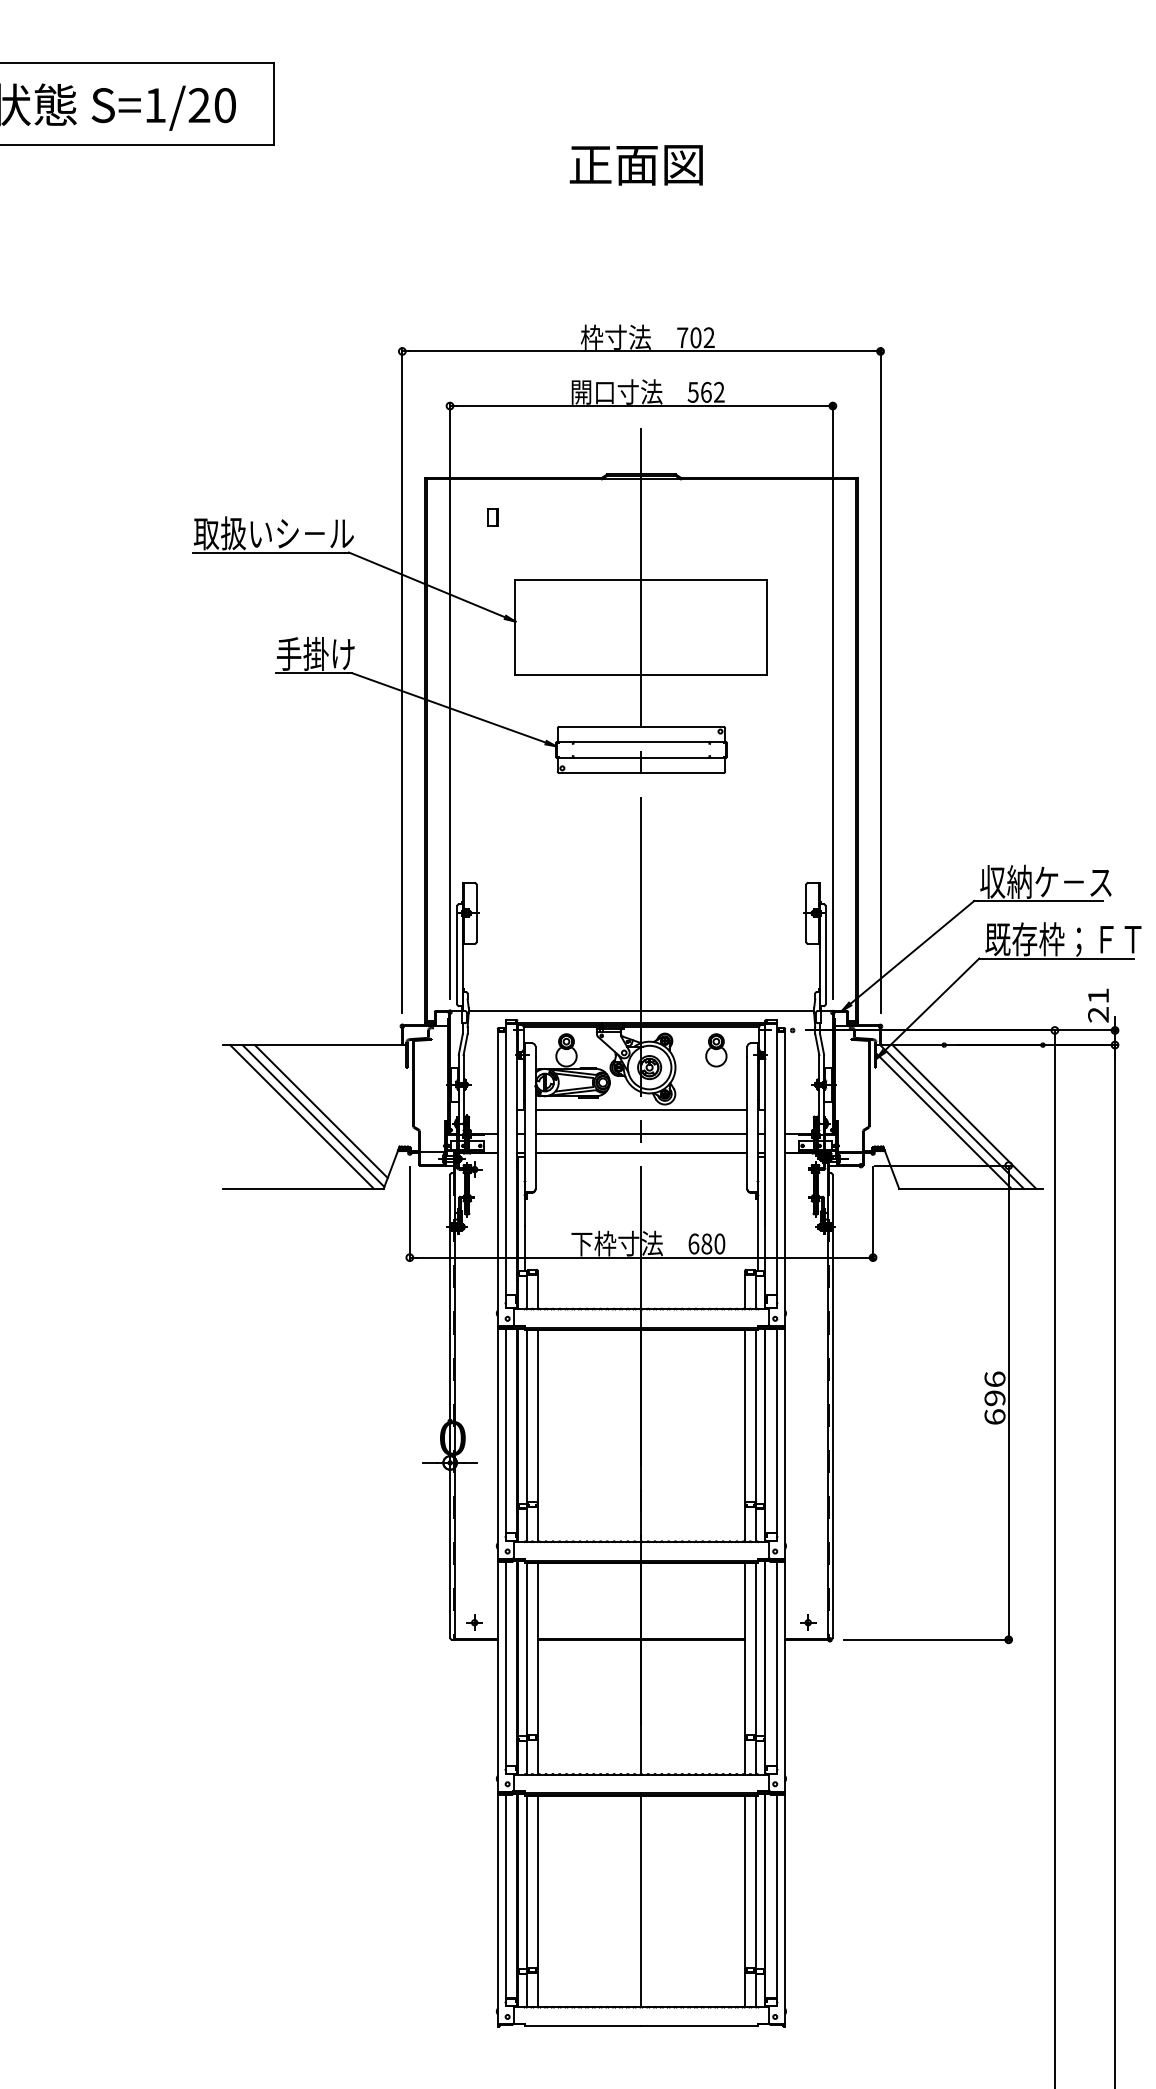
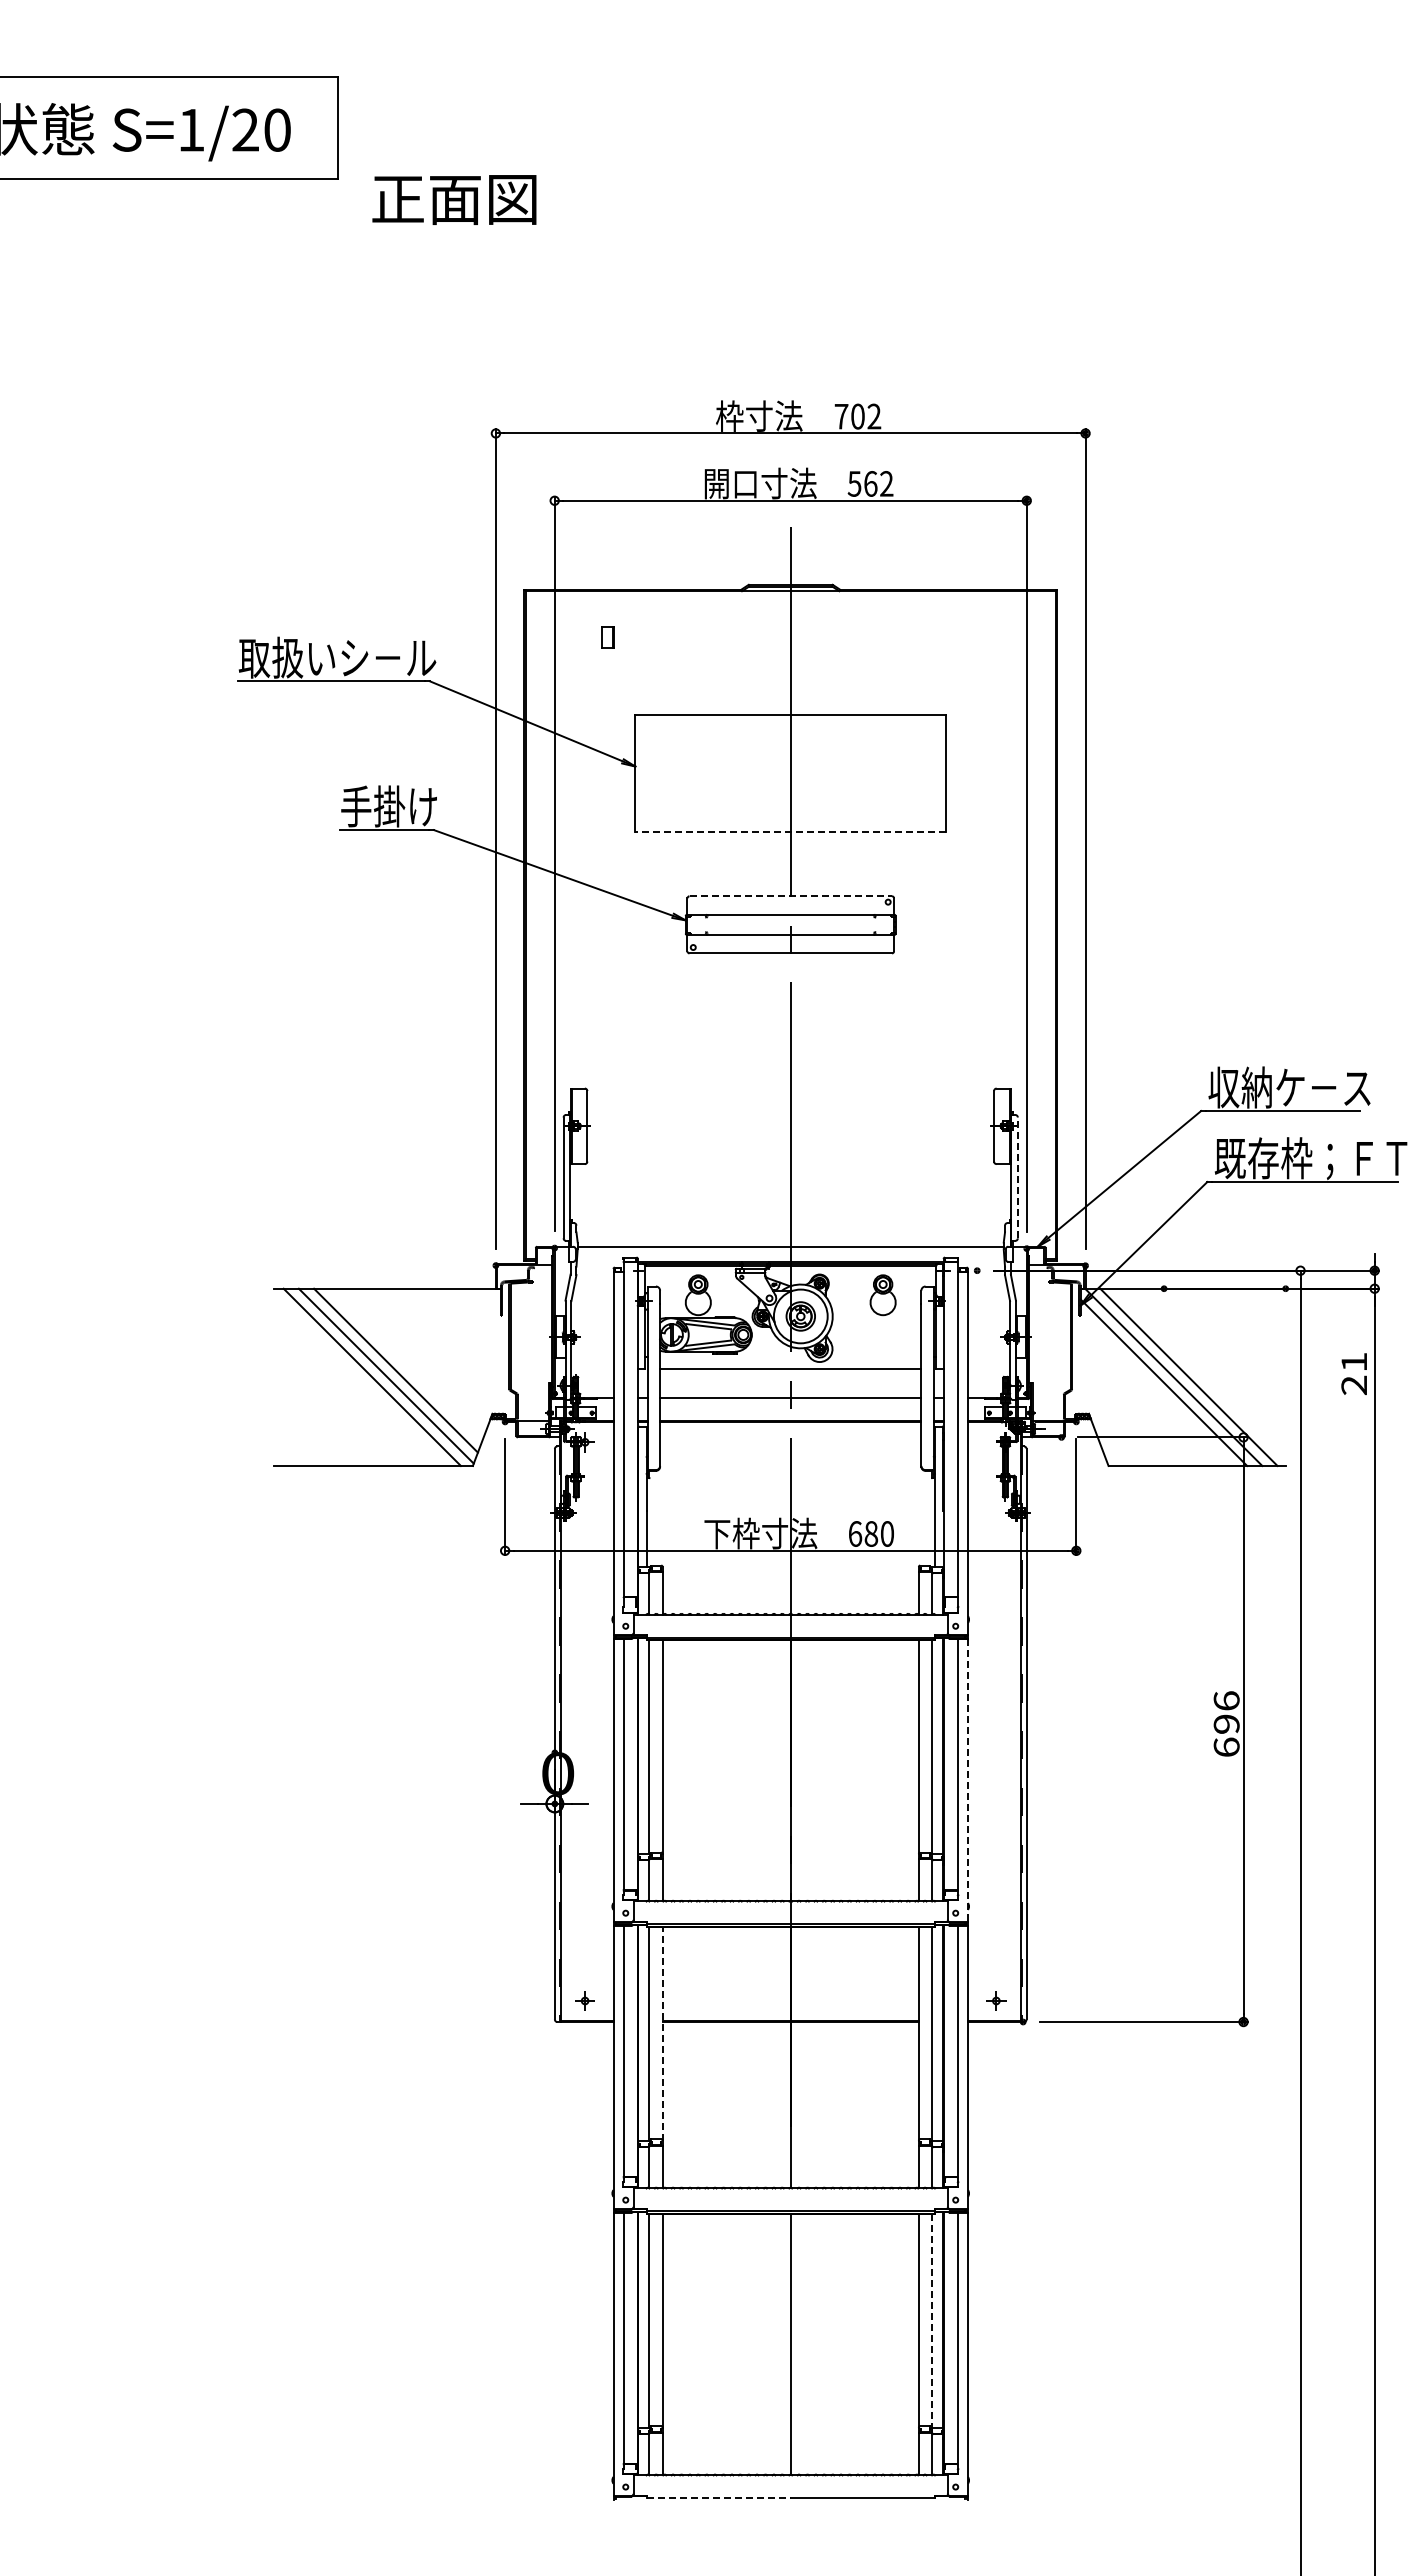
text: (636, 164) -> (454, 199), moved
line: (641, 675) -> (790, 832), solid -> dashed
line: (642, 726) -> (791, 896), solid -> dashed
line: (825, 954) -> (1017, 1177), solid -> dashed
text: (1097, 1005) -> (1353, 1373), moved
line: (784, 1443) -> (967, 1780), solid -> dashed
line: (537, 1649) -> (662, 2034), solid -> dashed
line: (756, 1882) -> (932, 2321), solid -> dashed
line: (582, 2026) -> (718, 2498), solid -> dashed

